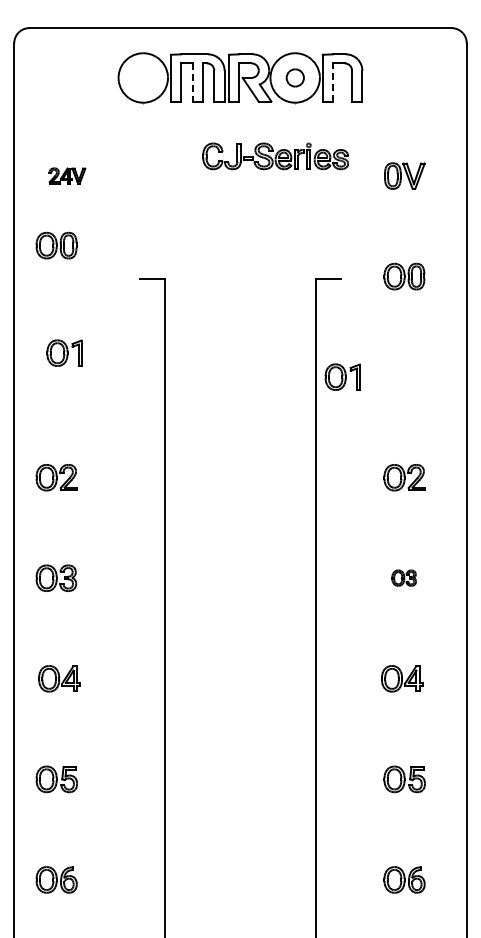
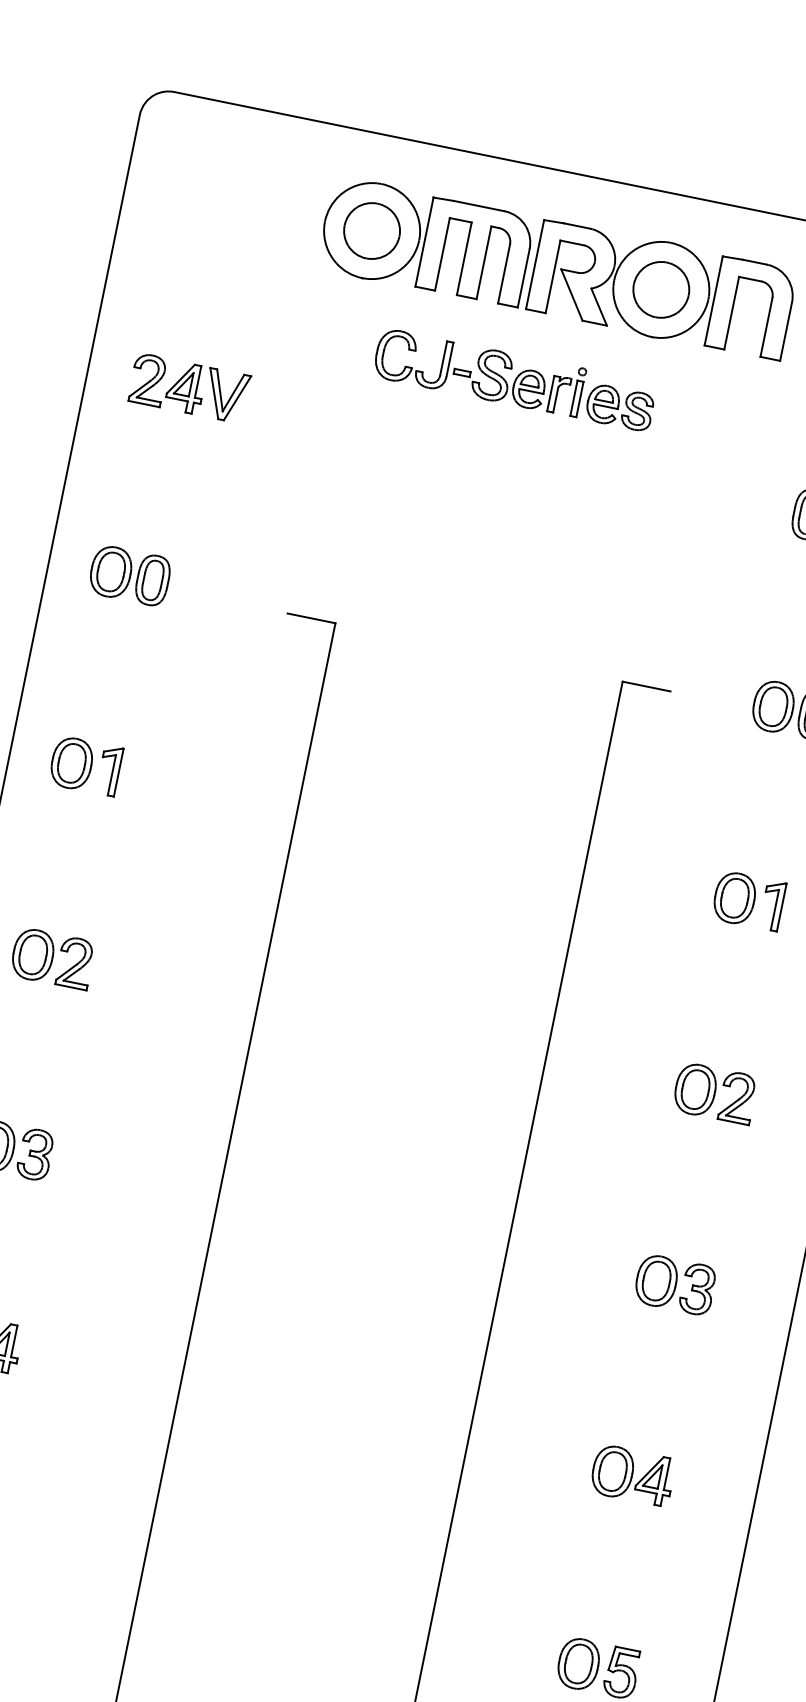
part: (143, 77) -> (372, 230), added
part: (295, 77) -> (662, 289), size x1.67
line: (192, 82) -> (464, 258), dashed -> solid
line: (333, 82) -> (732, 313), dashed -> solid
part: (275, 156) -> (514, 380), moved
part: (67, 175) -> (189, 387), size x1.67
part: (56, 245) -> (129, 575), moved
part: (64, 352) -> (85, 764), moved
part: (342, 376) -> (748, 899), moved
part: (403, 577) -> (674, 1283), size x1.67

